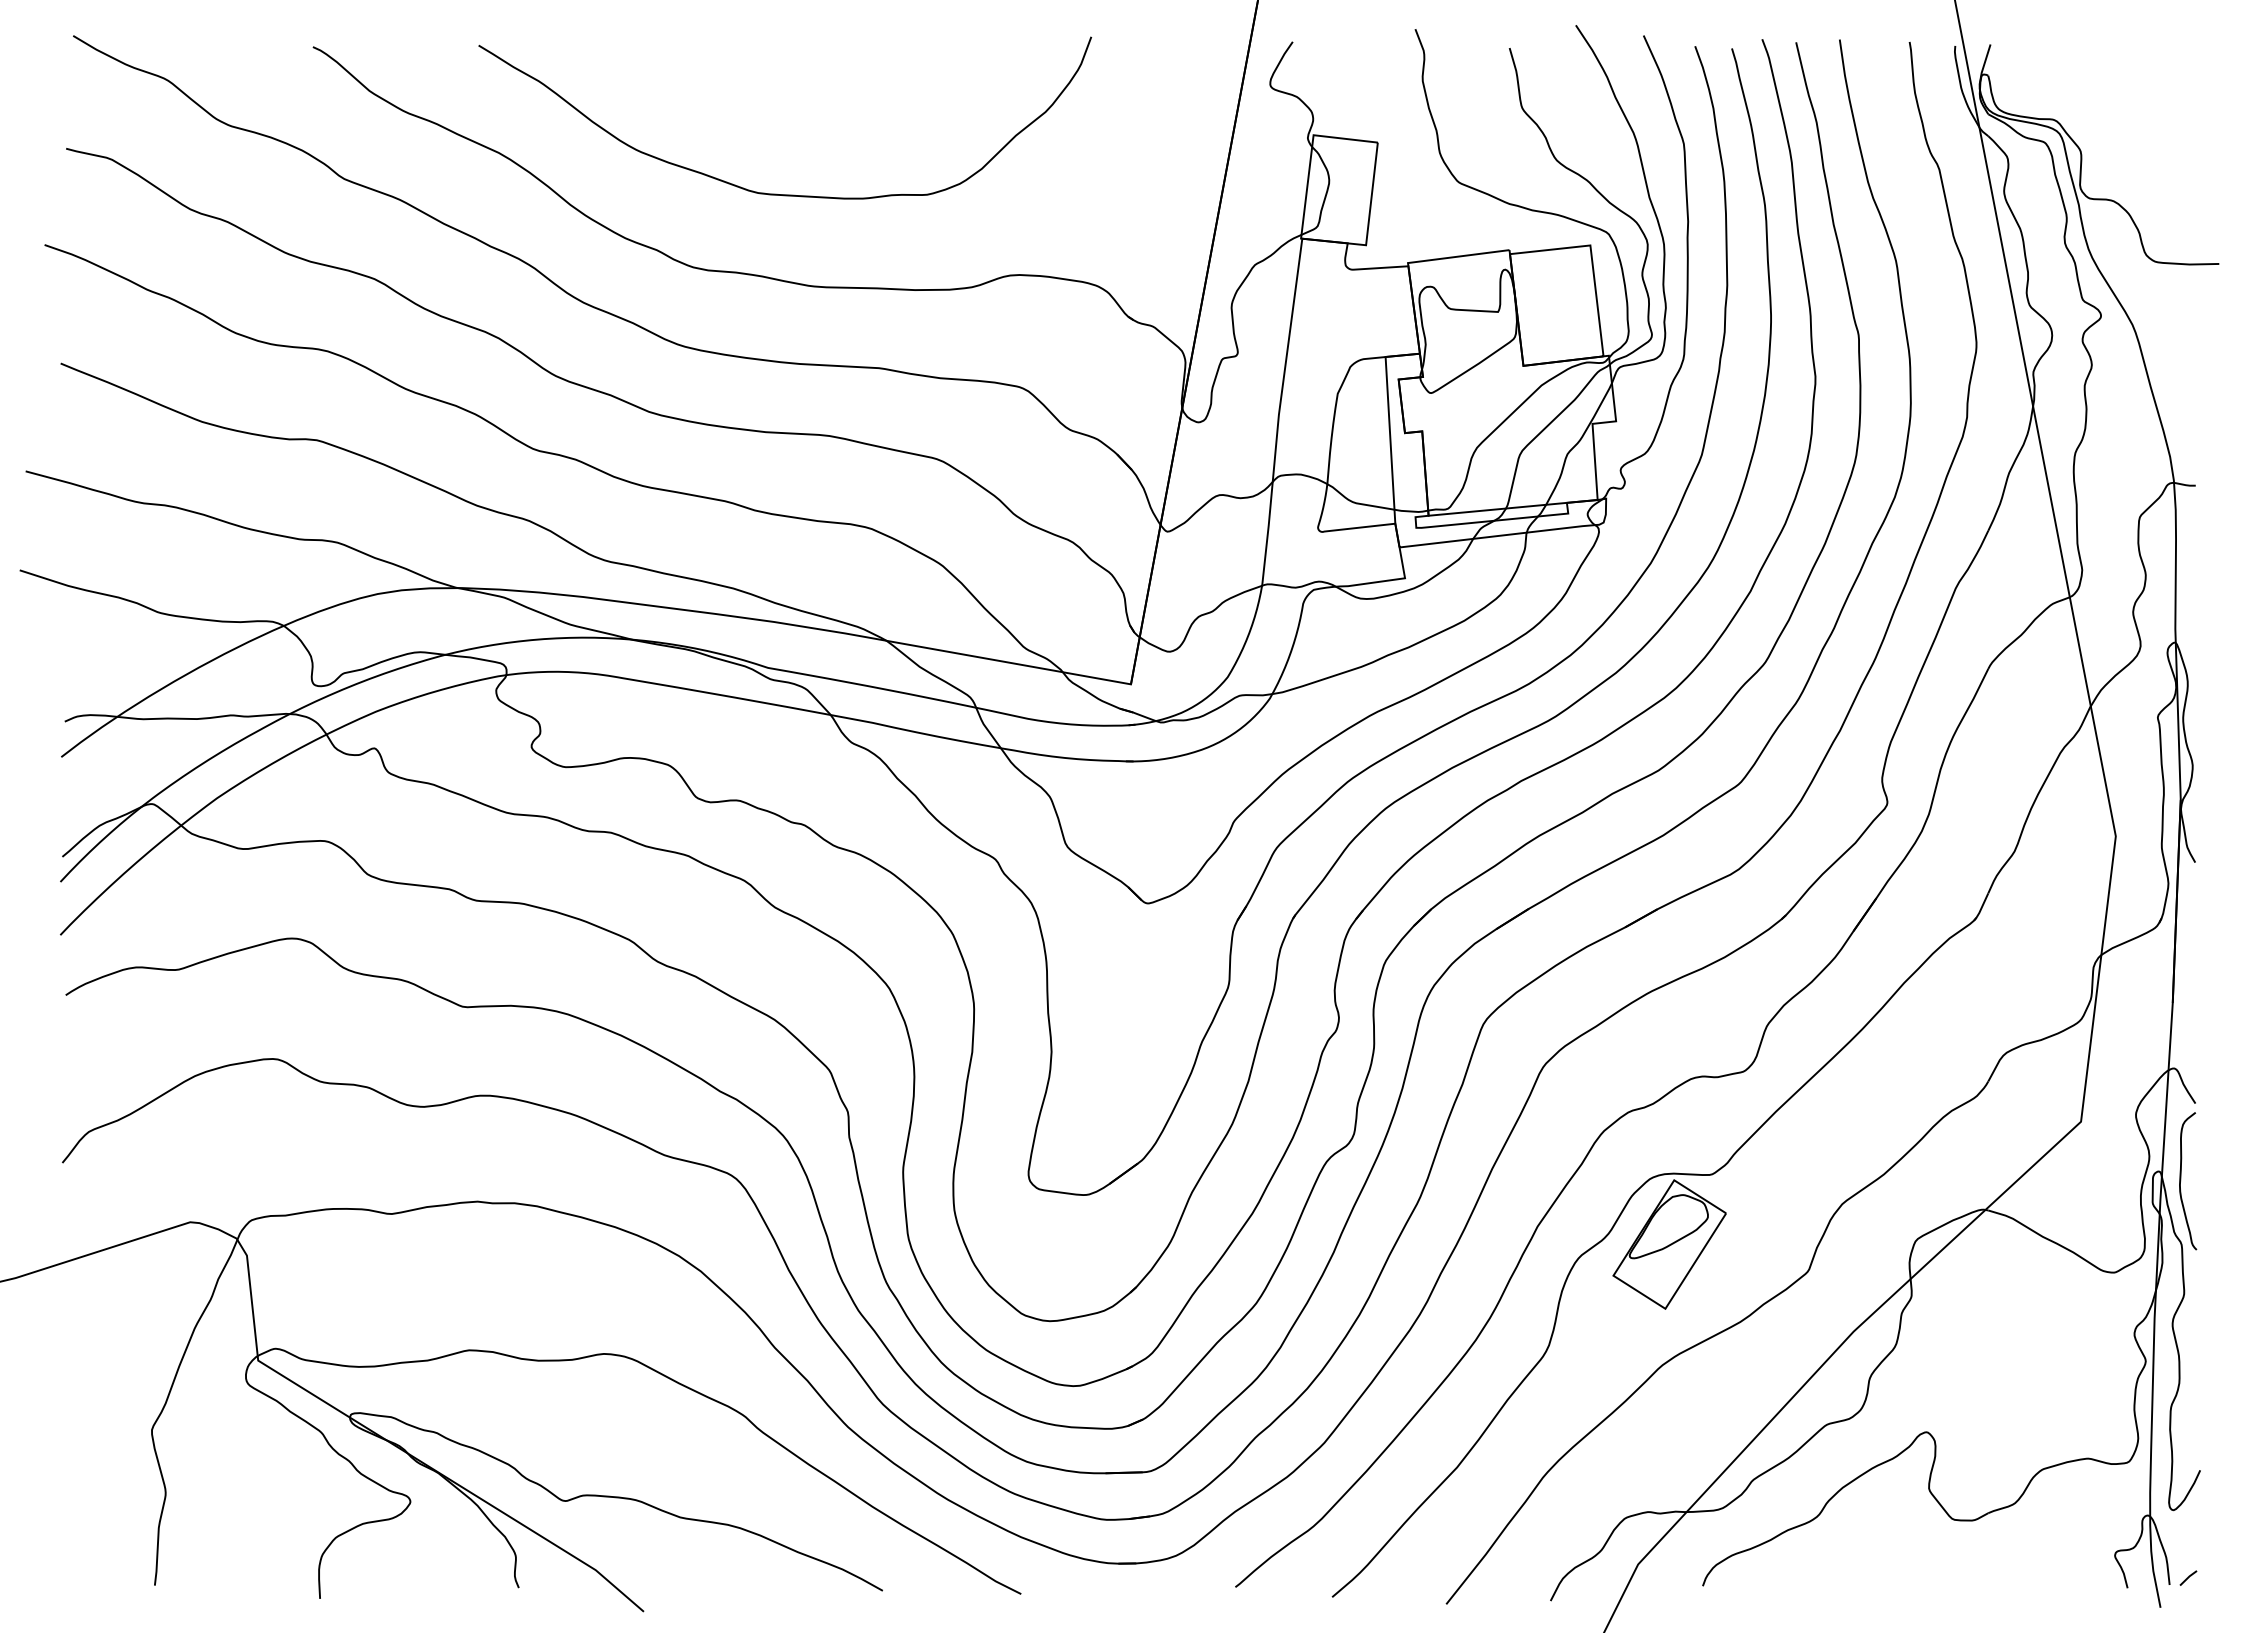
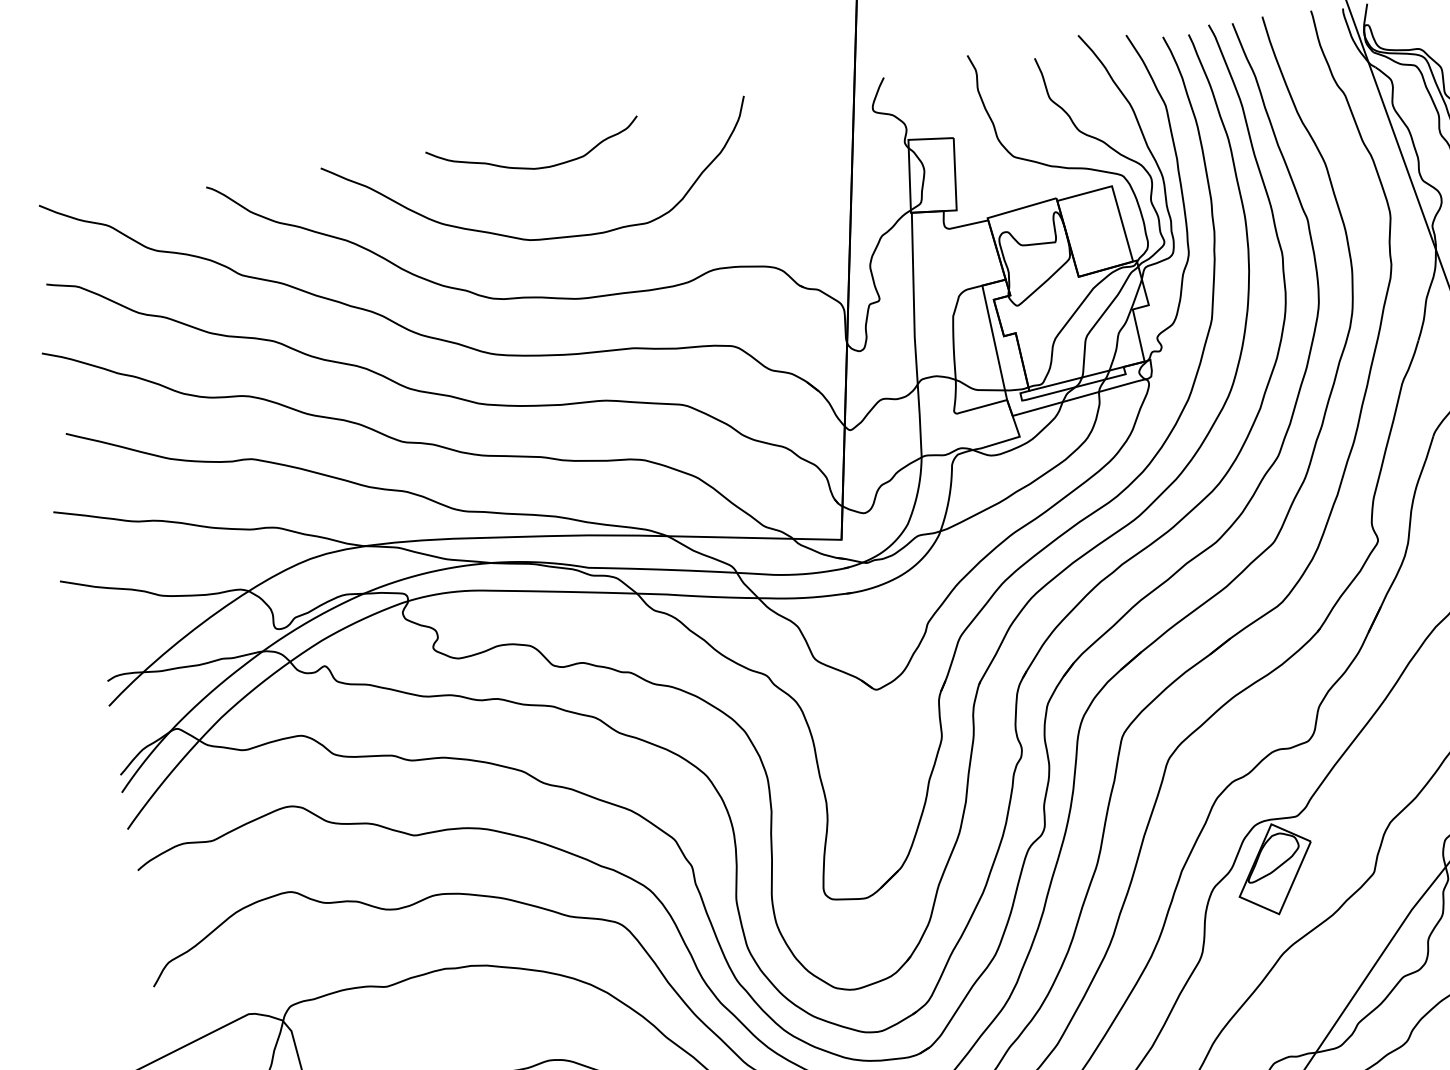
curve: (776, 91) -> (531, 167), added

